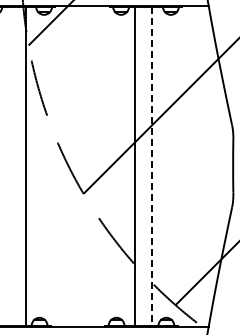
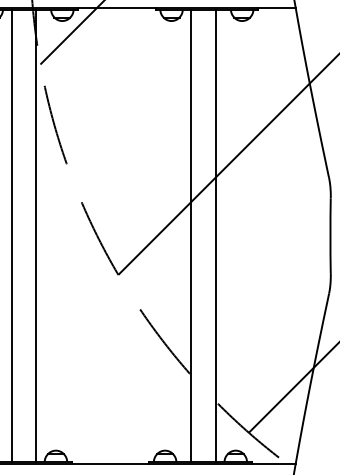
line: (8, 165) -> (11, 234), added
line: (152, 166) -> (216, 236), dashed -> solid

